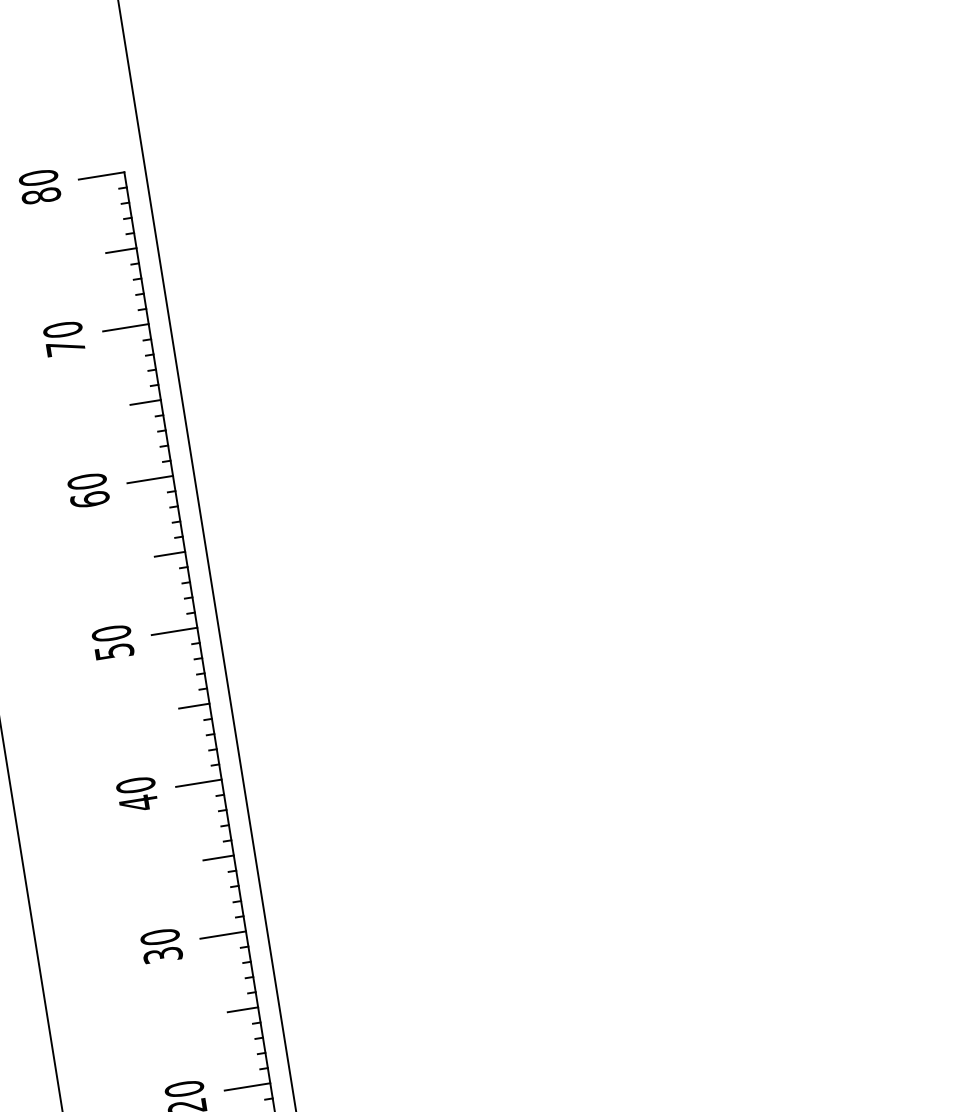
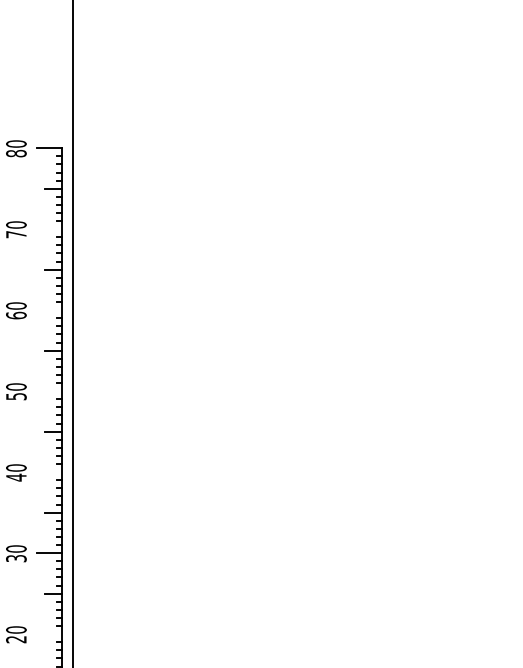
line: (126, 328) -> (49, 229), removed
line: (150, 480) -> (49, 310), removed
line: (174, 631) -> (49, 391), removed
line: (199, 783) -> (49, 472), removed
line: (247, 1087) -> (49, 634), removed

